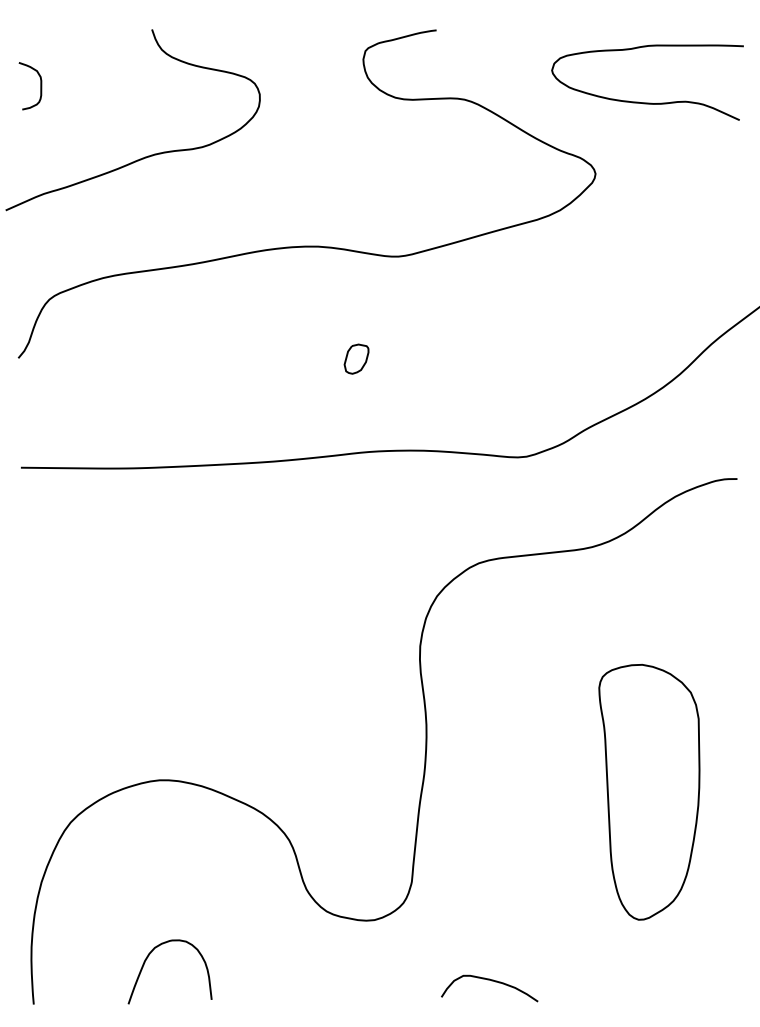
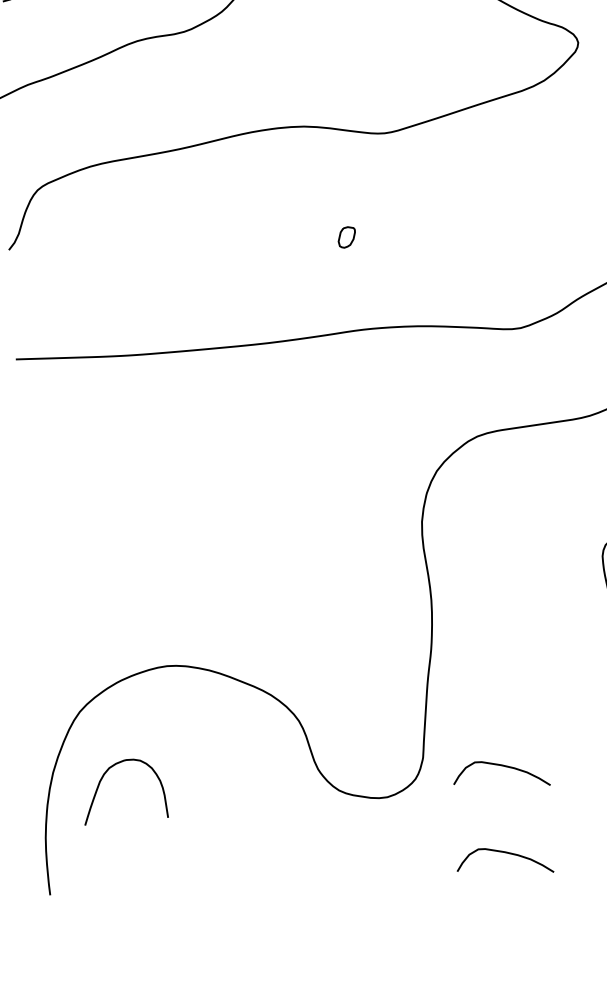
part: (356, 358) -> (346, 236), size x0.7
curve: (491, 894) -> (503, 766), added
curve: (147, 959) -> (102, 780), moved

